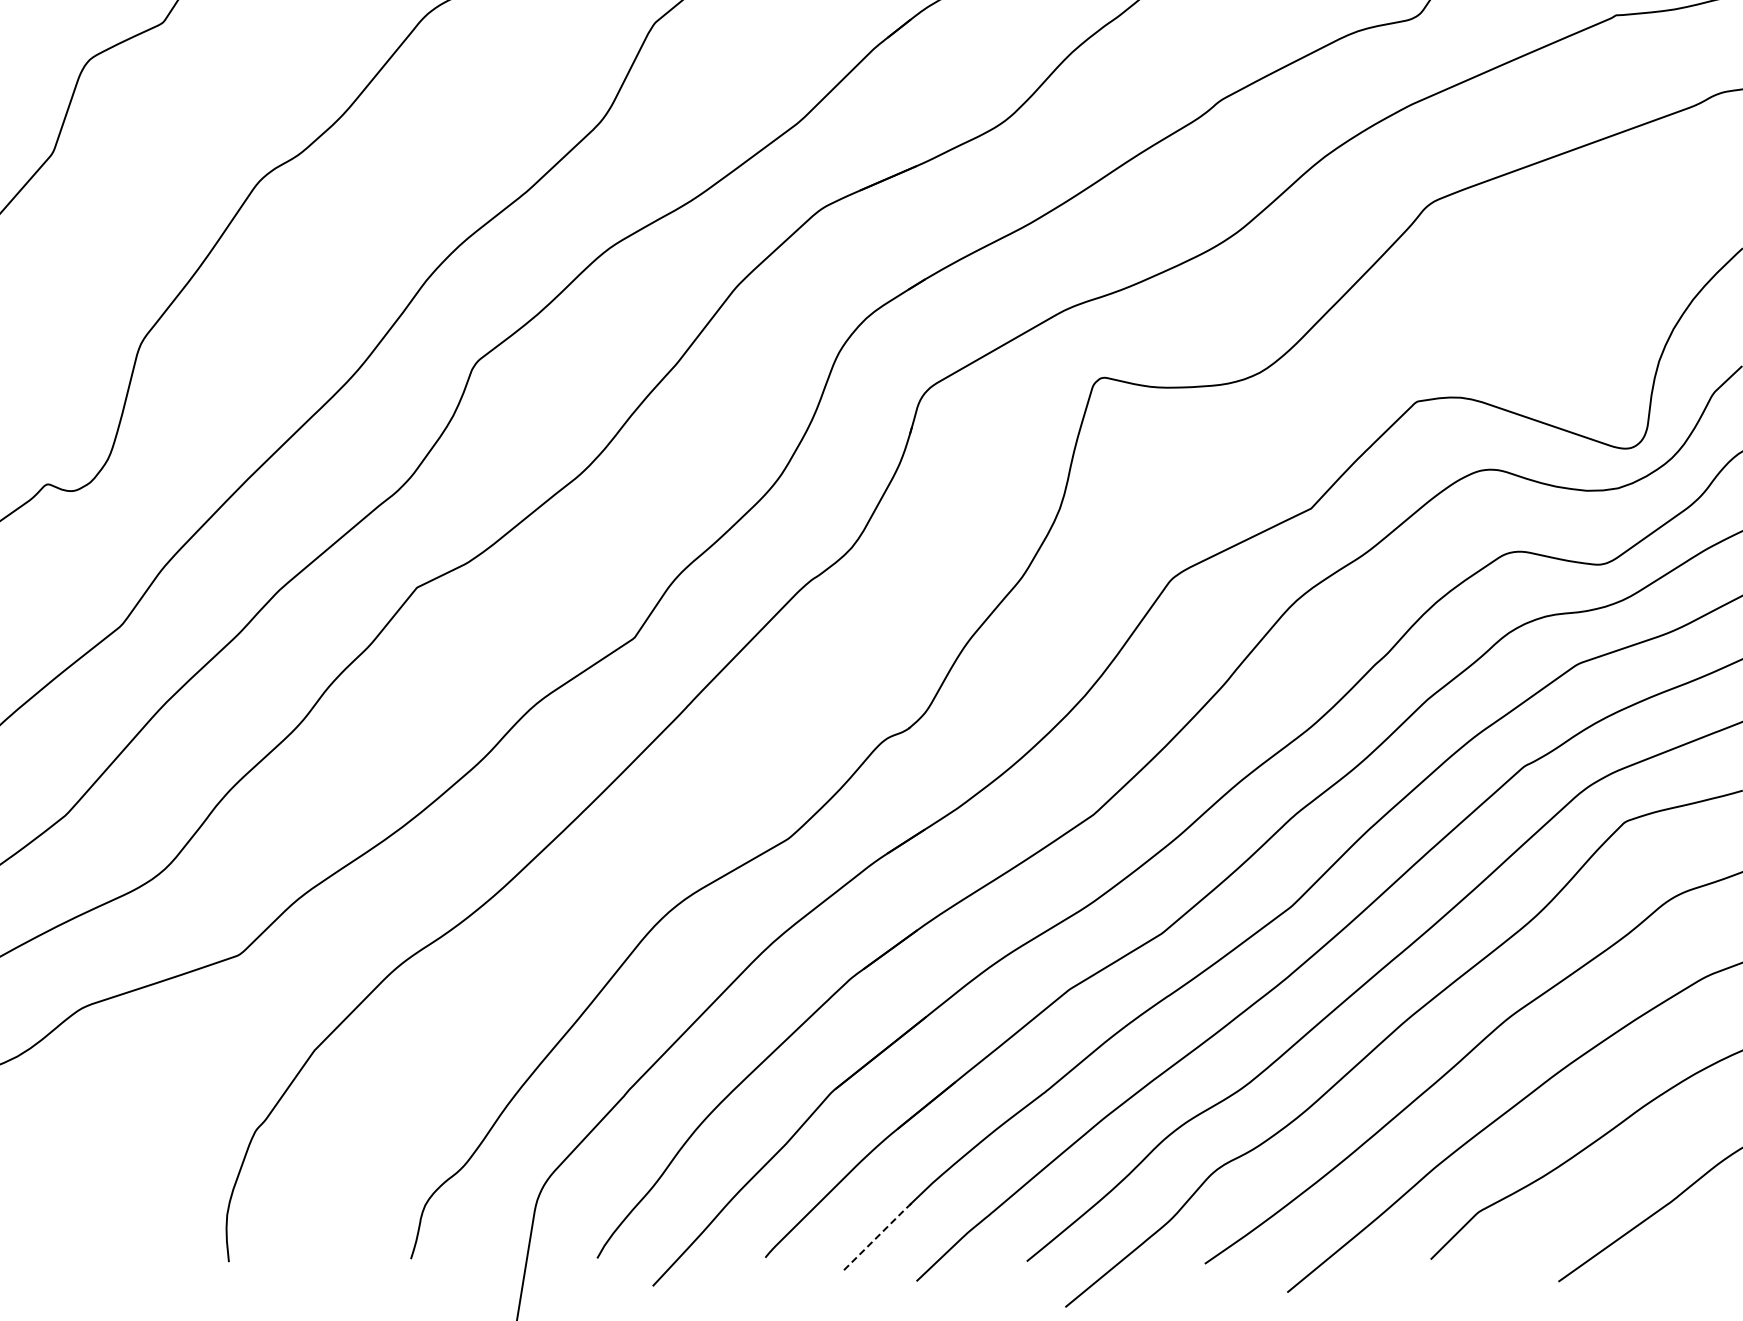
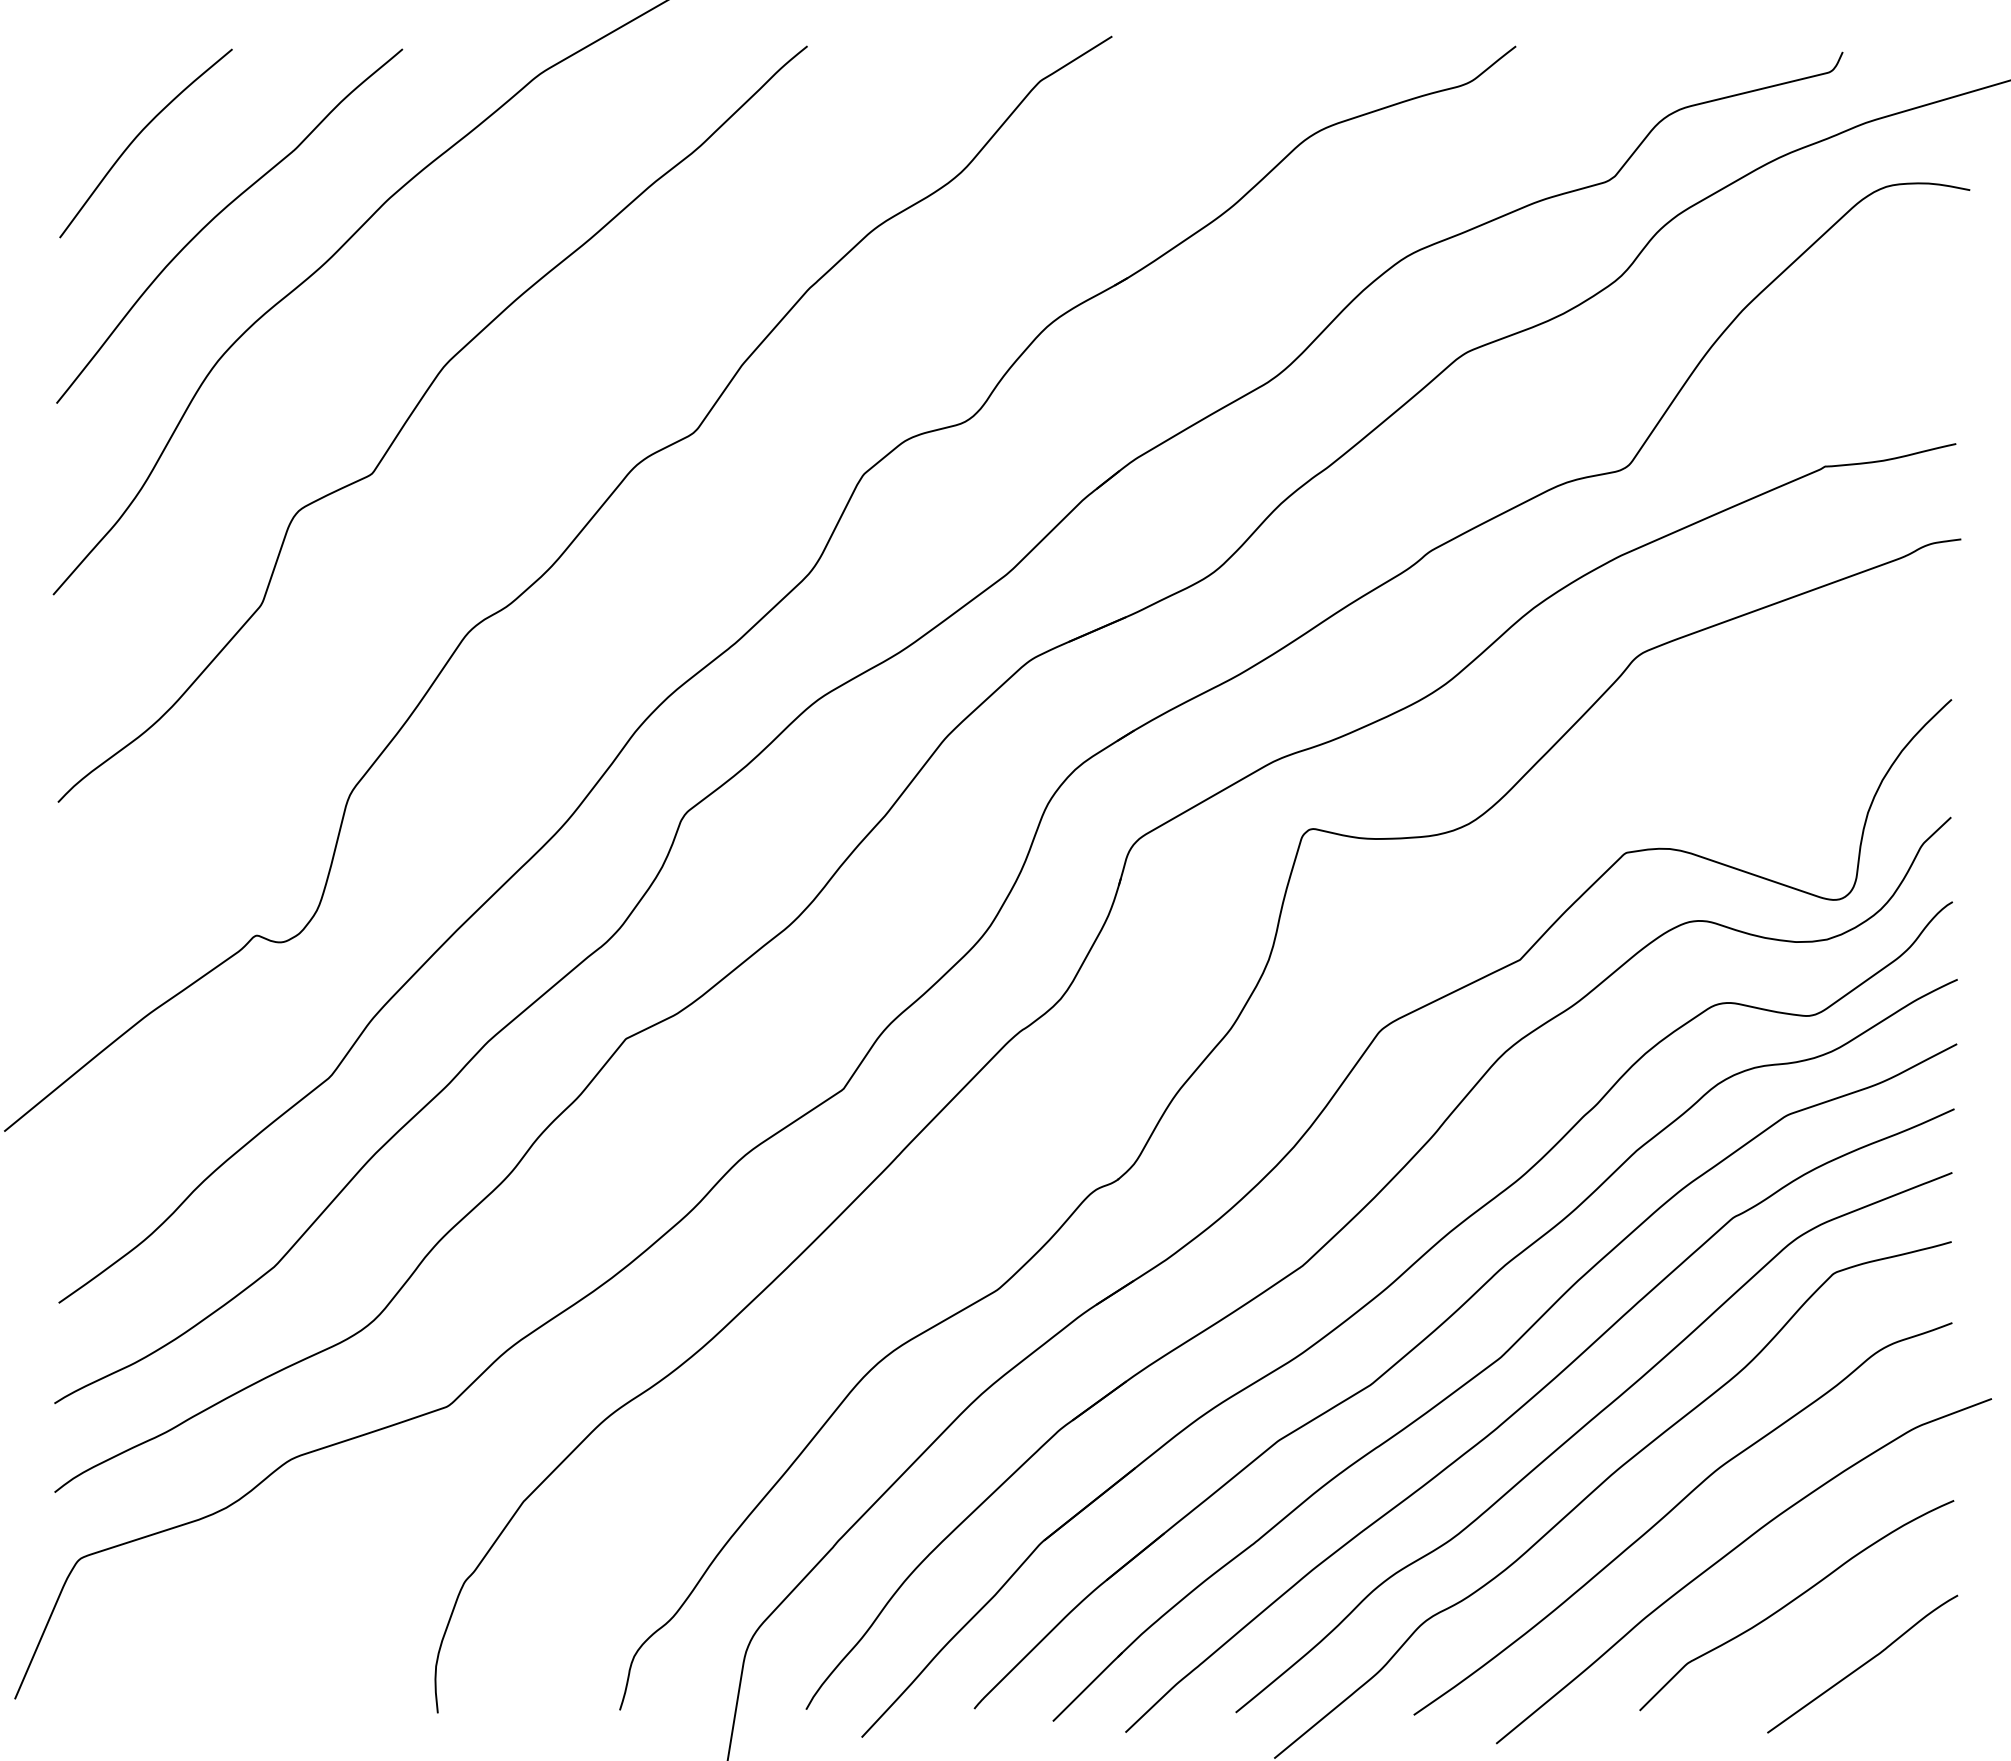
line: (880, 1234) -> (1089, 1685), dashed -> solid

